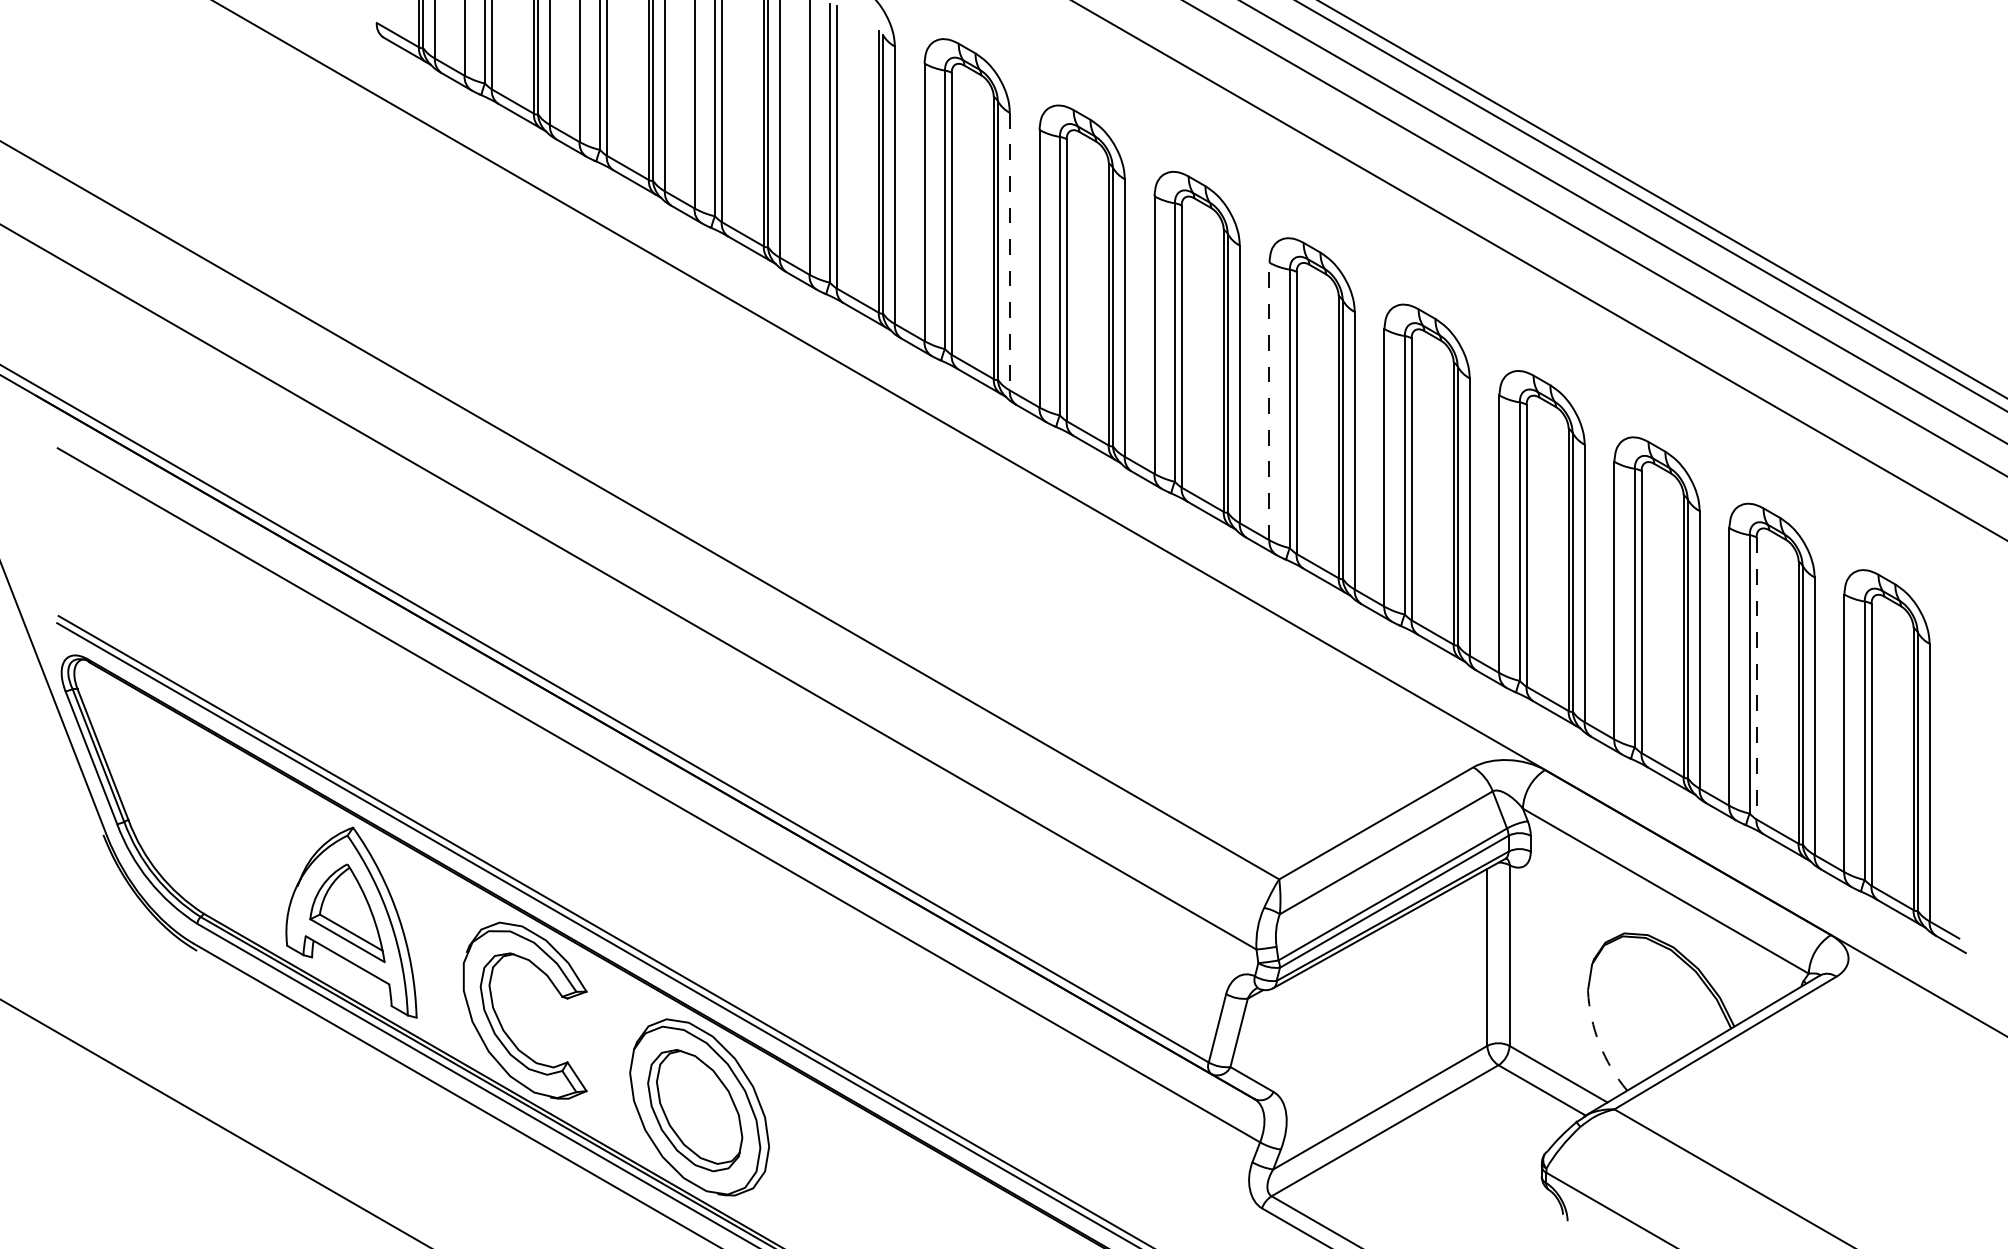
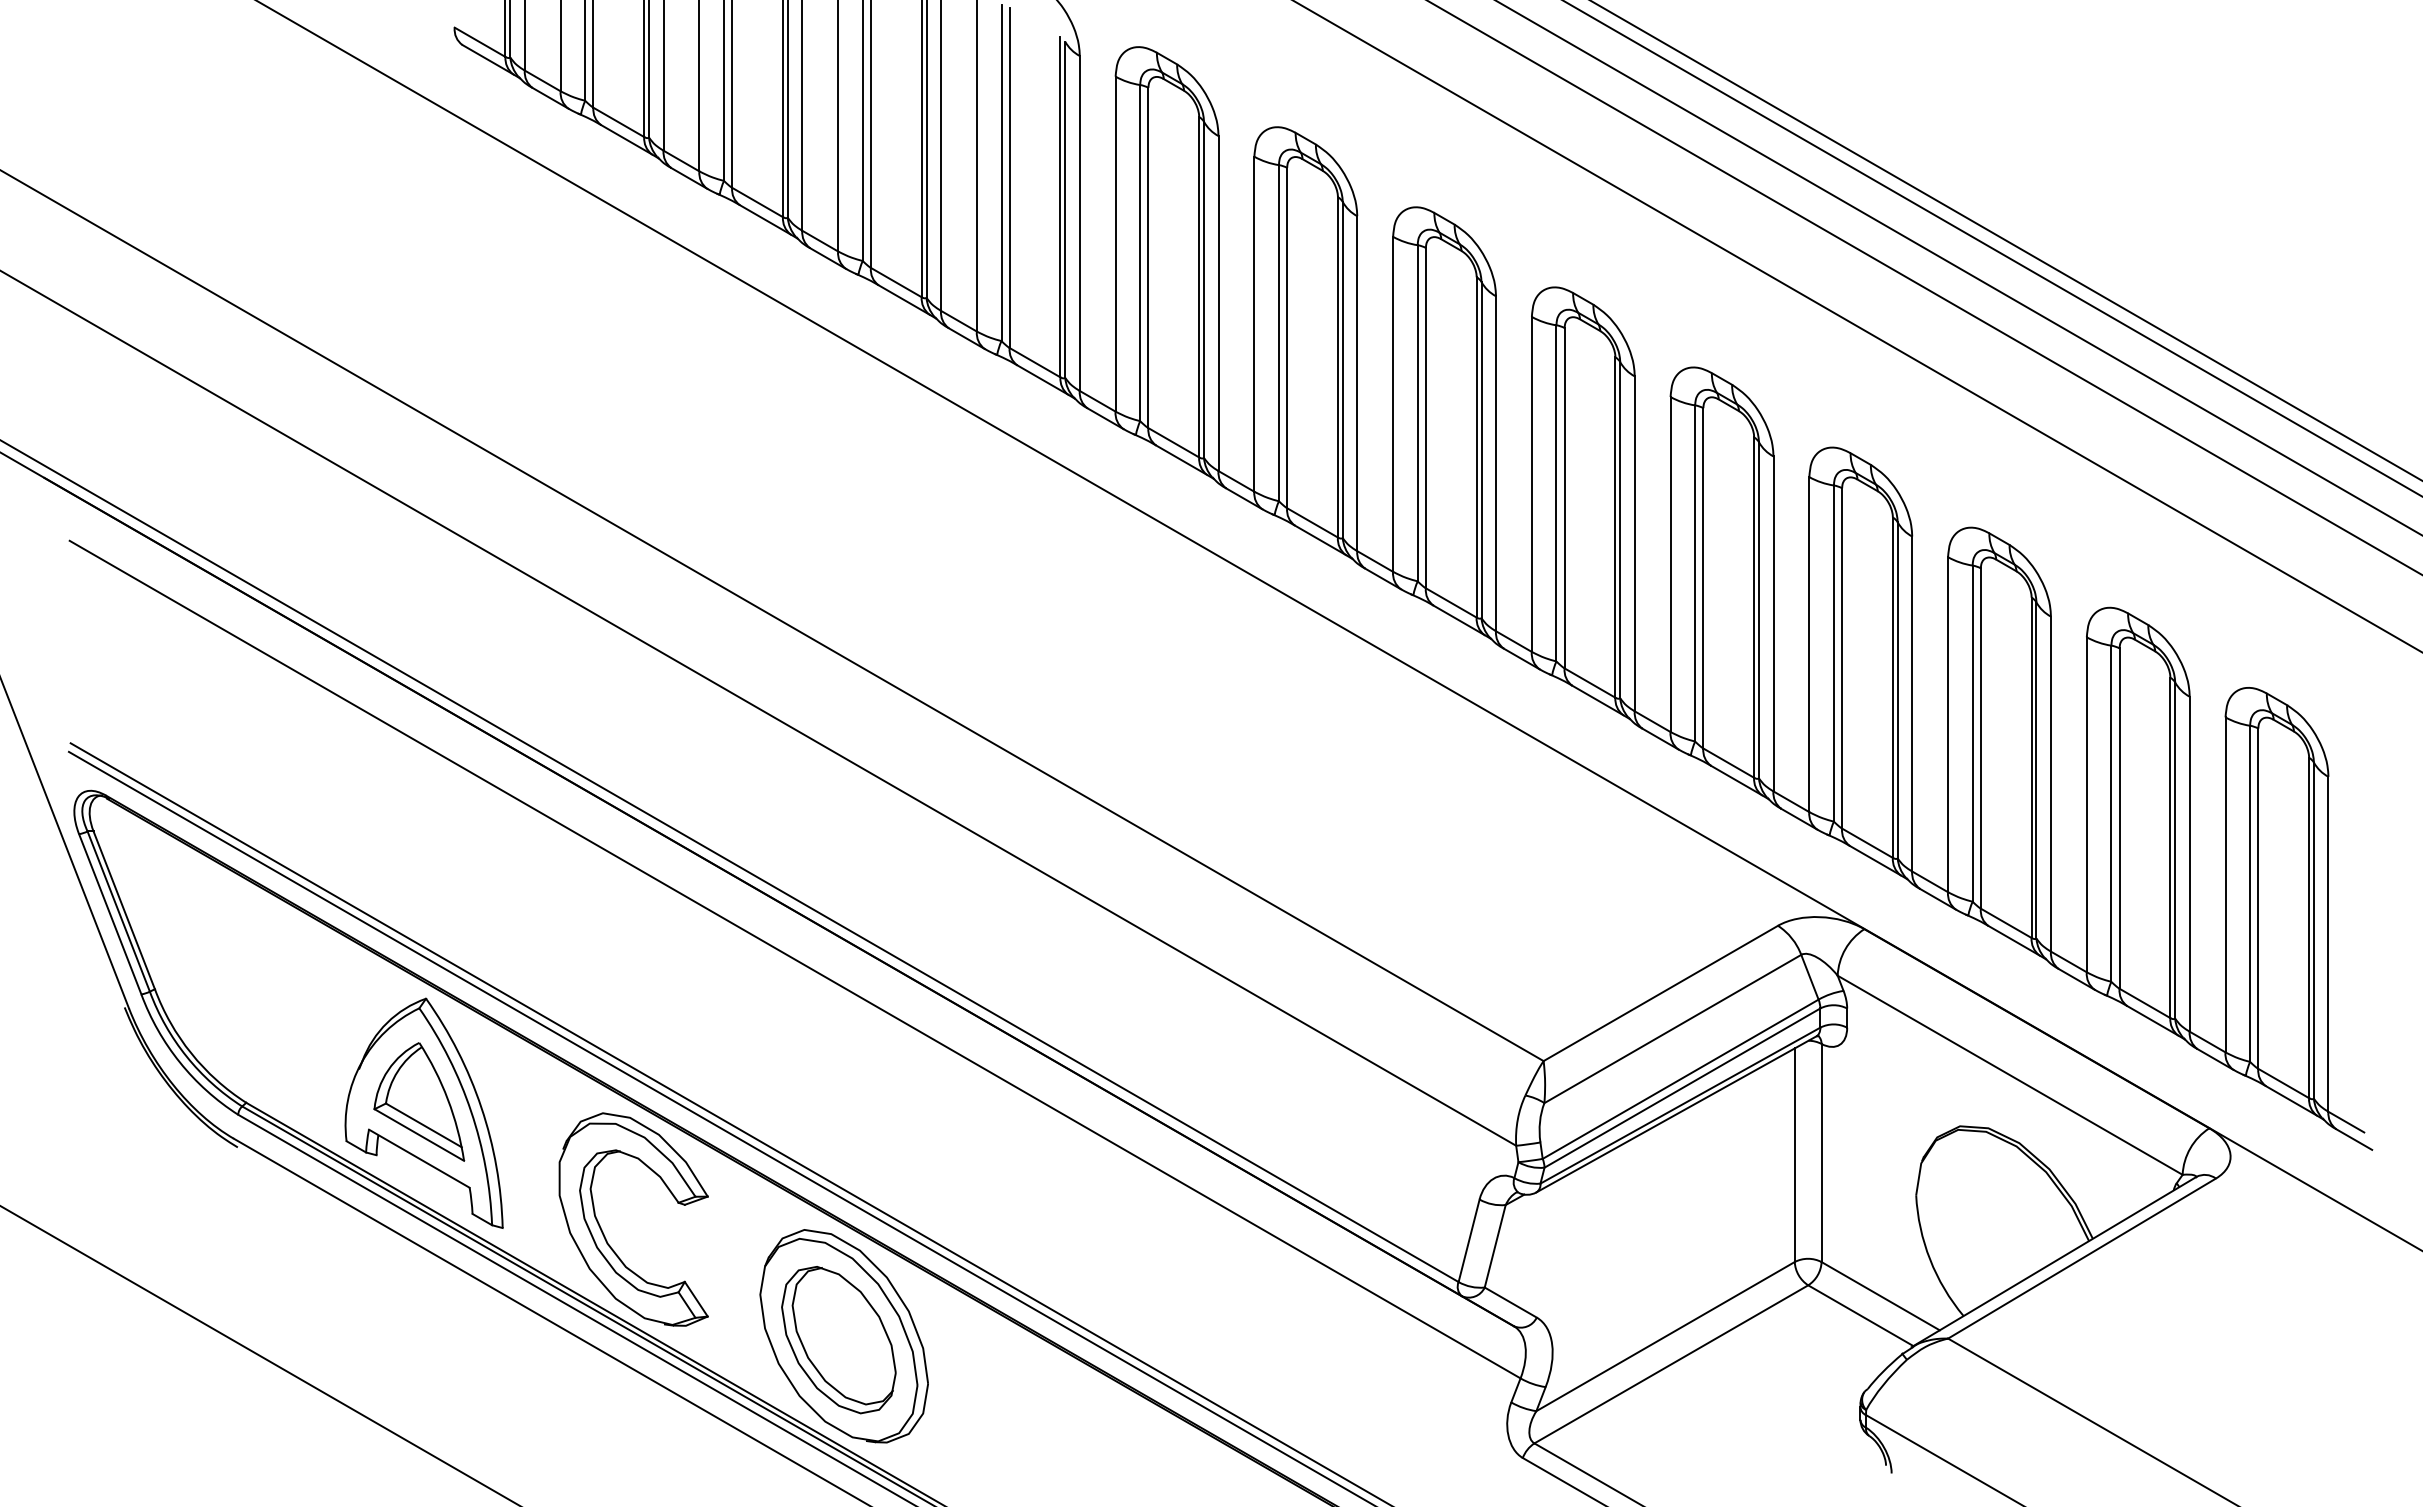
line: (1009, 252) -> (1218, 304), dashed -> solid
line: (1269, 400) -> (1531, 483), dashed -> solid
line: (1756, 679) -> (2119, 819), dashed -> solid
arc: (1599, 1043) -> (1930, 1259), dashed -> solid

